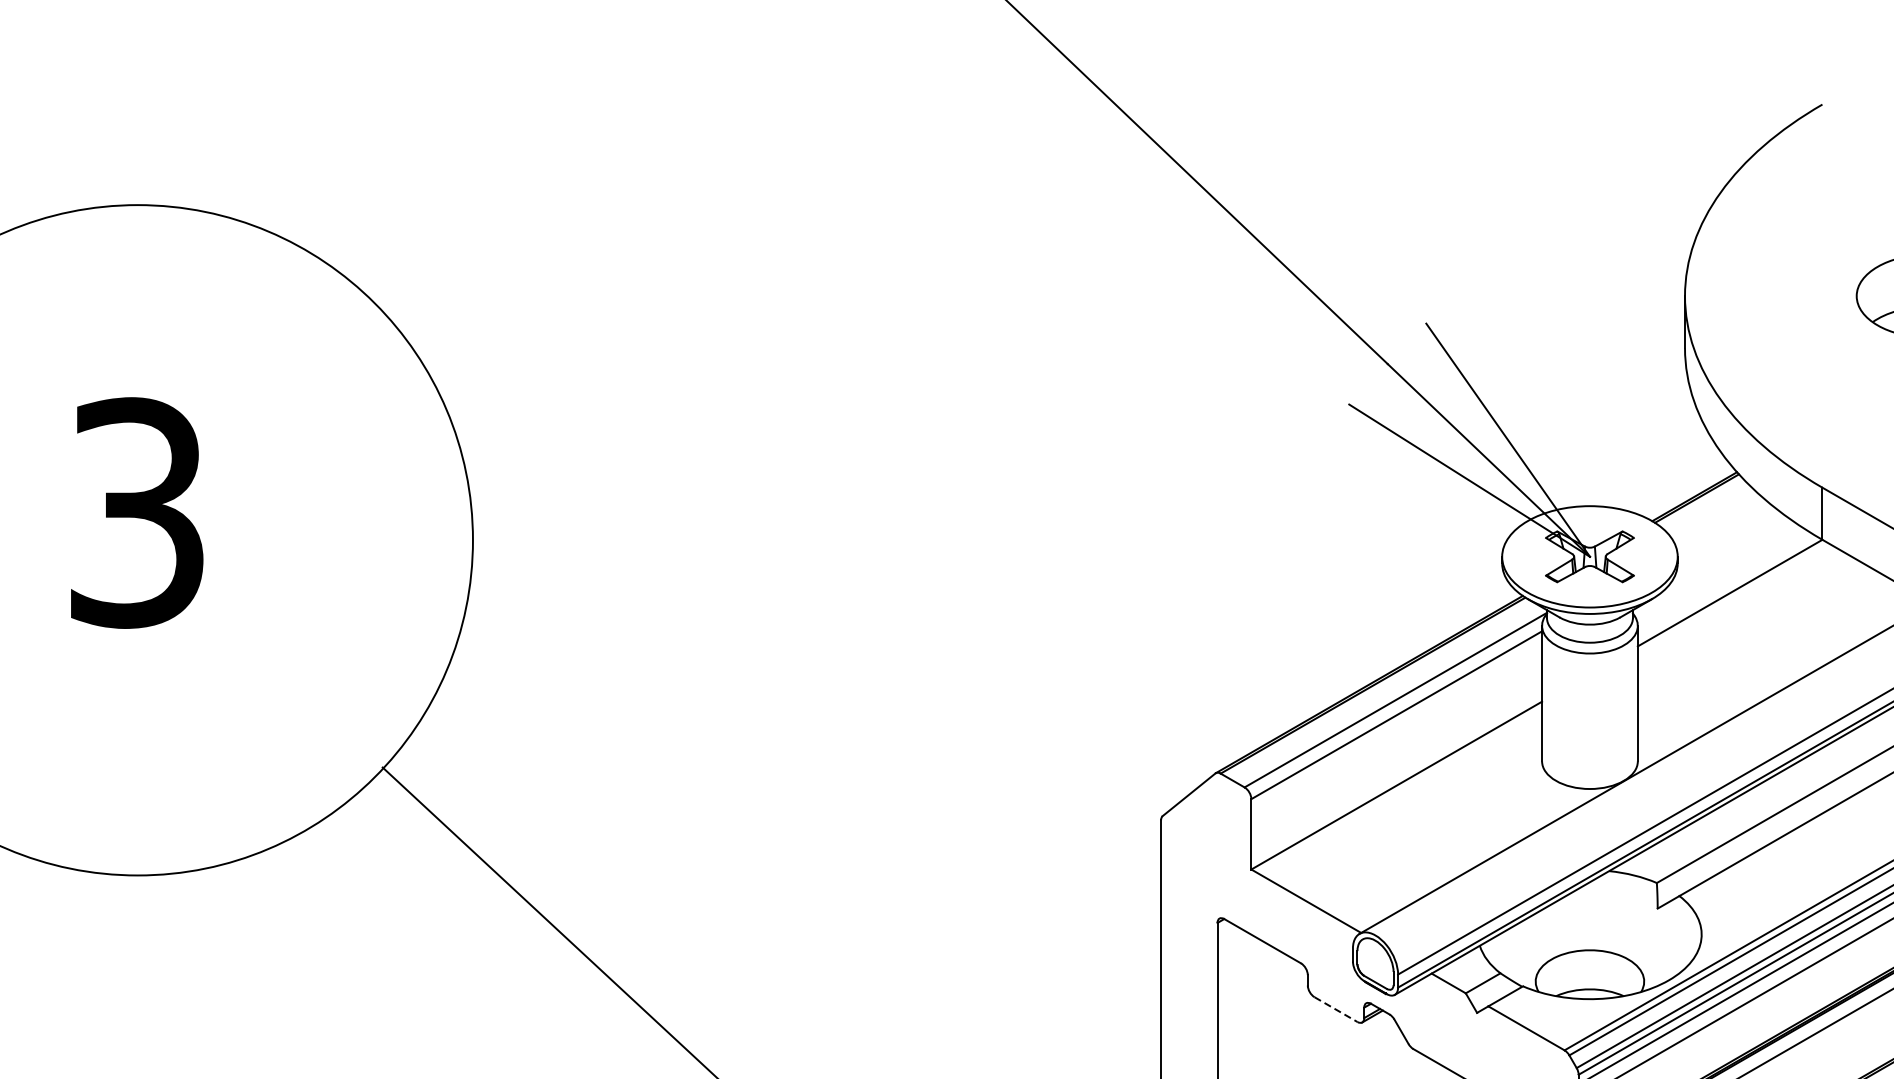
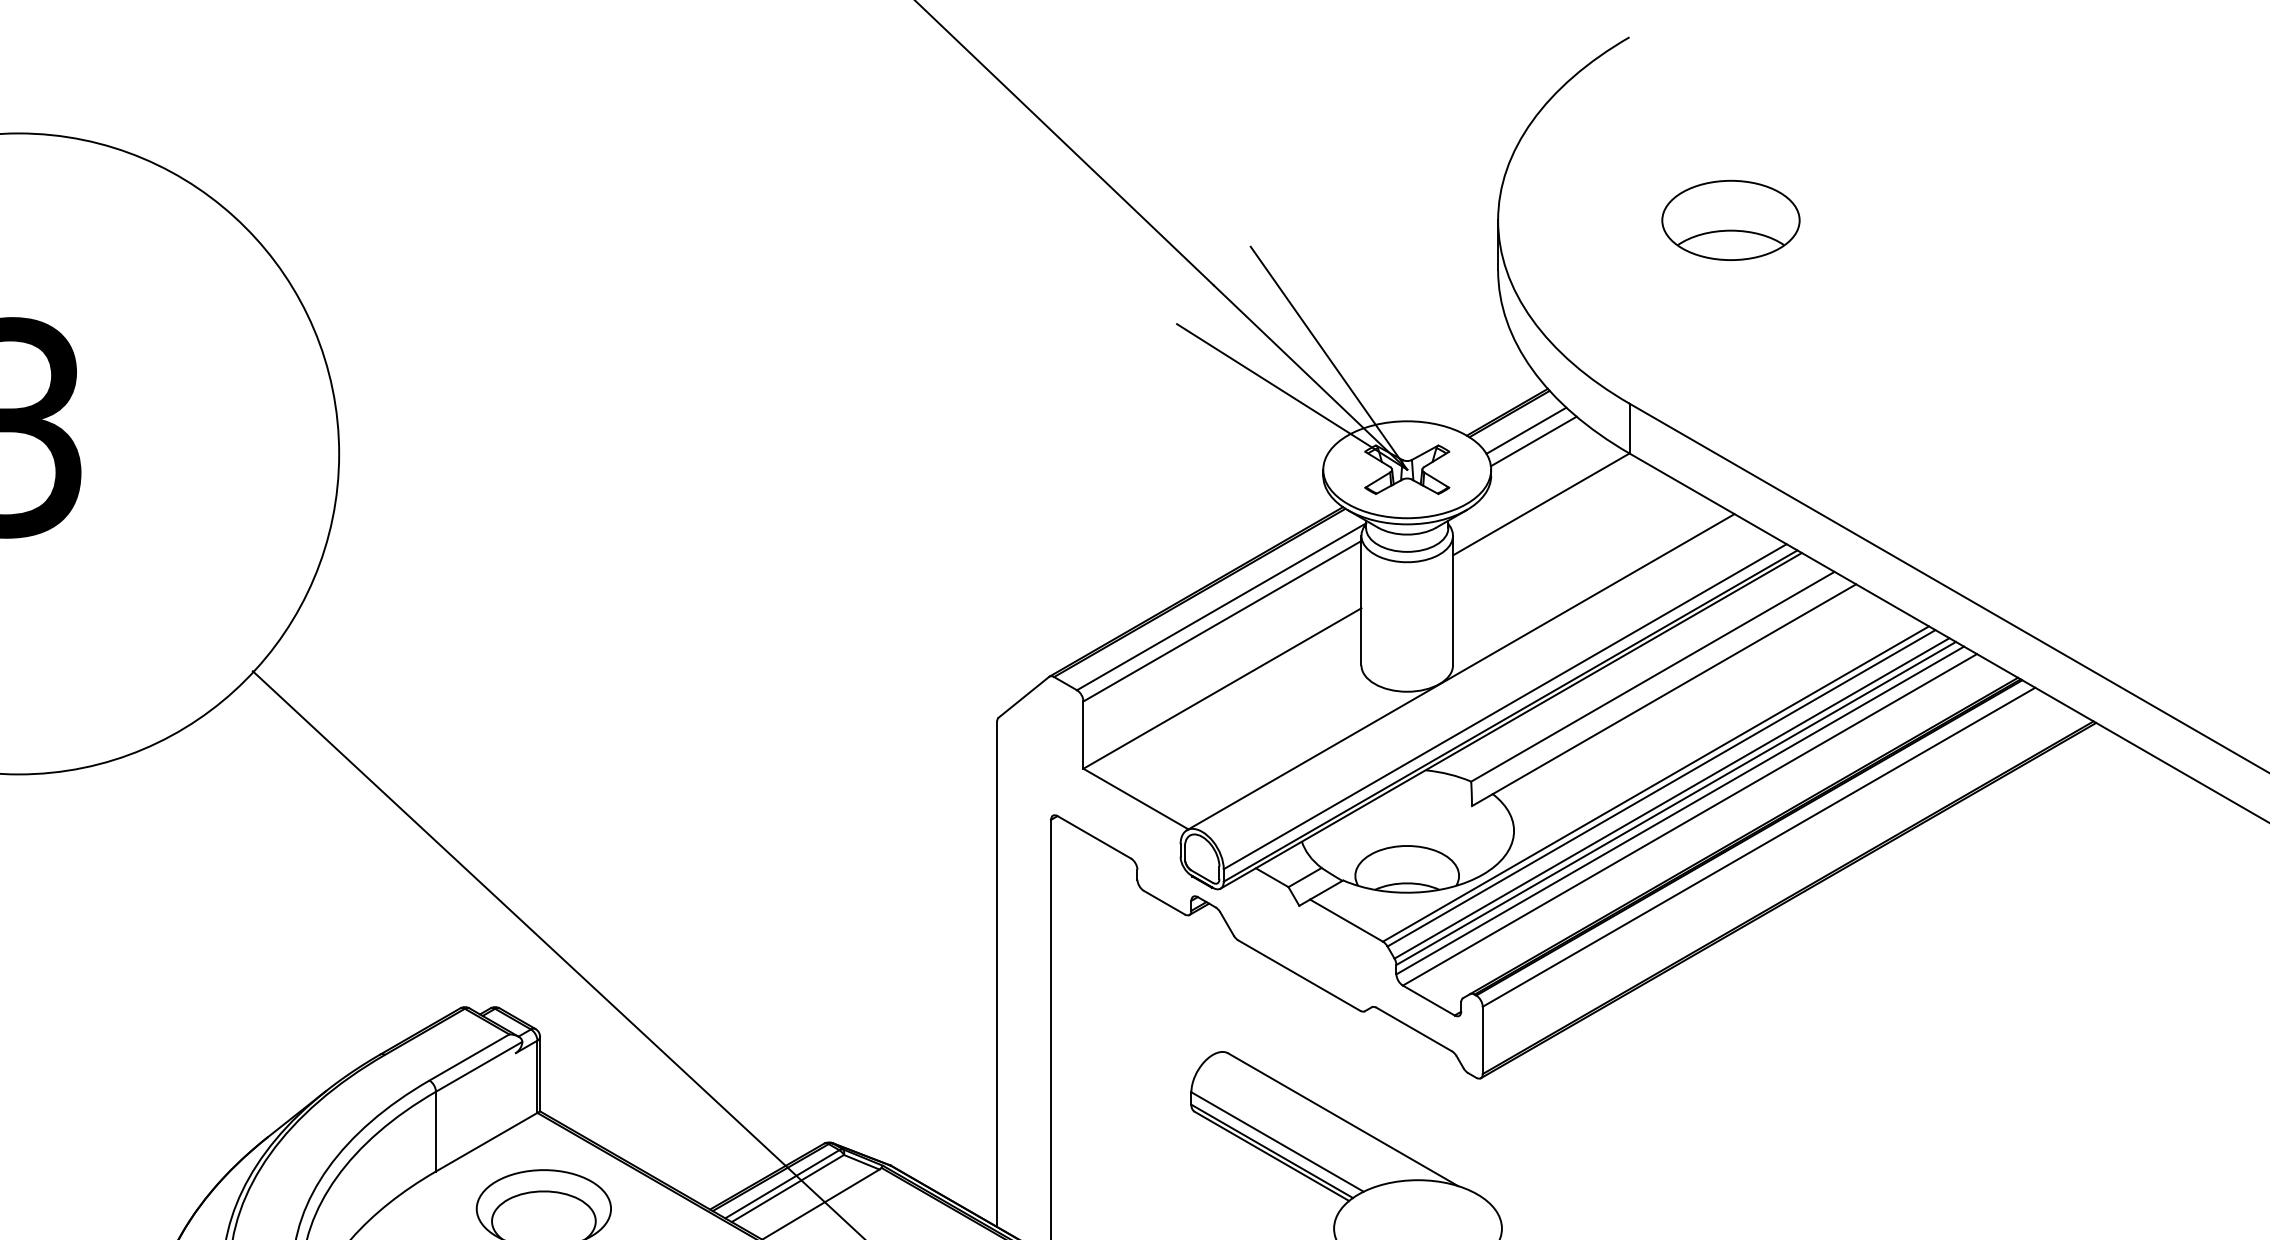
line: (1714, 515) -> (1526, 430), added
line: (1722, 527) -> (1533, 441), added
line: (1336, 1009) -> (1164, 902), dashed -> solid

